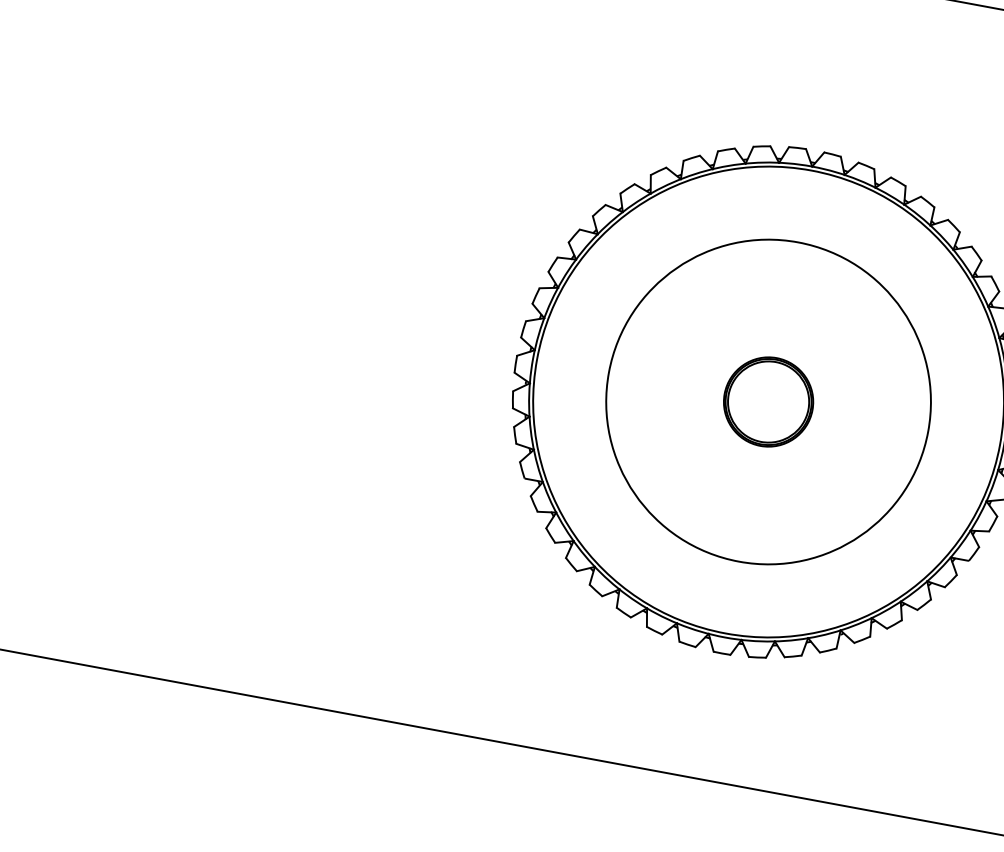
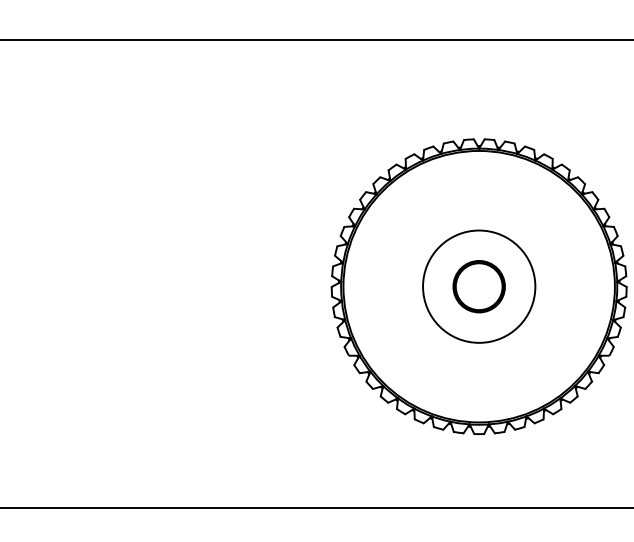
circle: (767, 401) -> (478, 286), size x0.6

